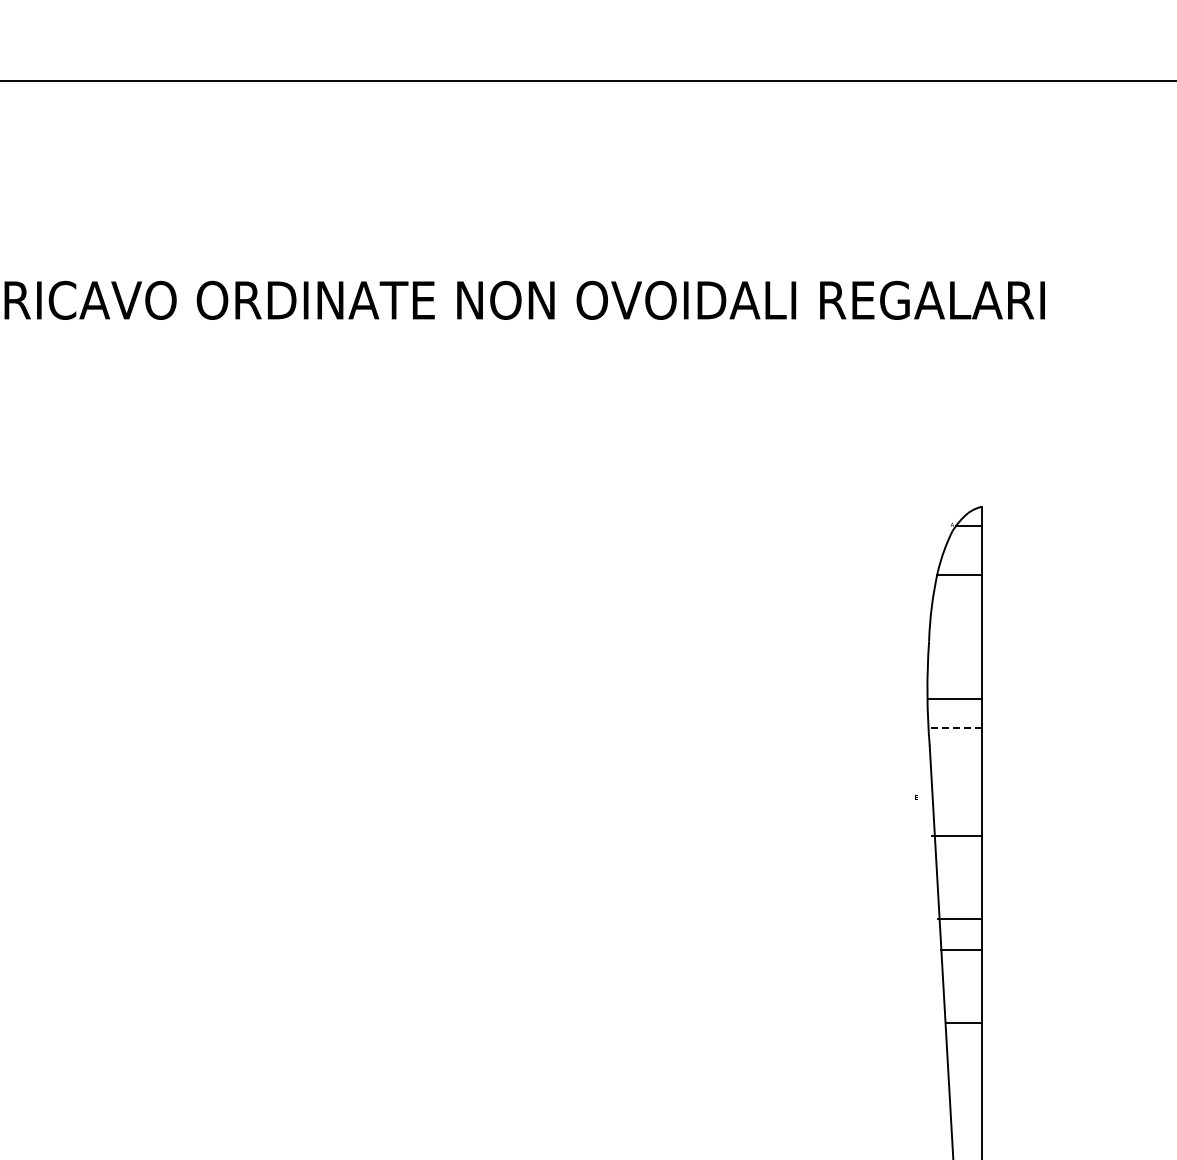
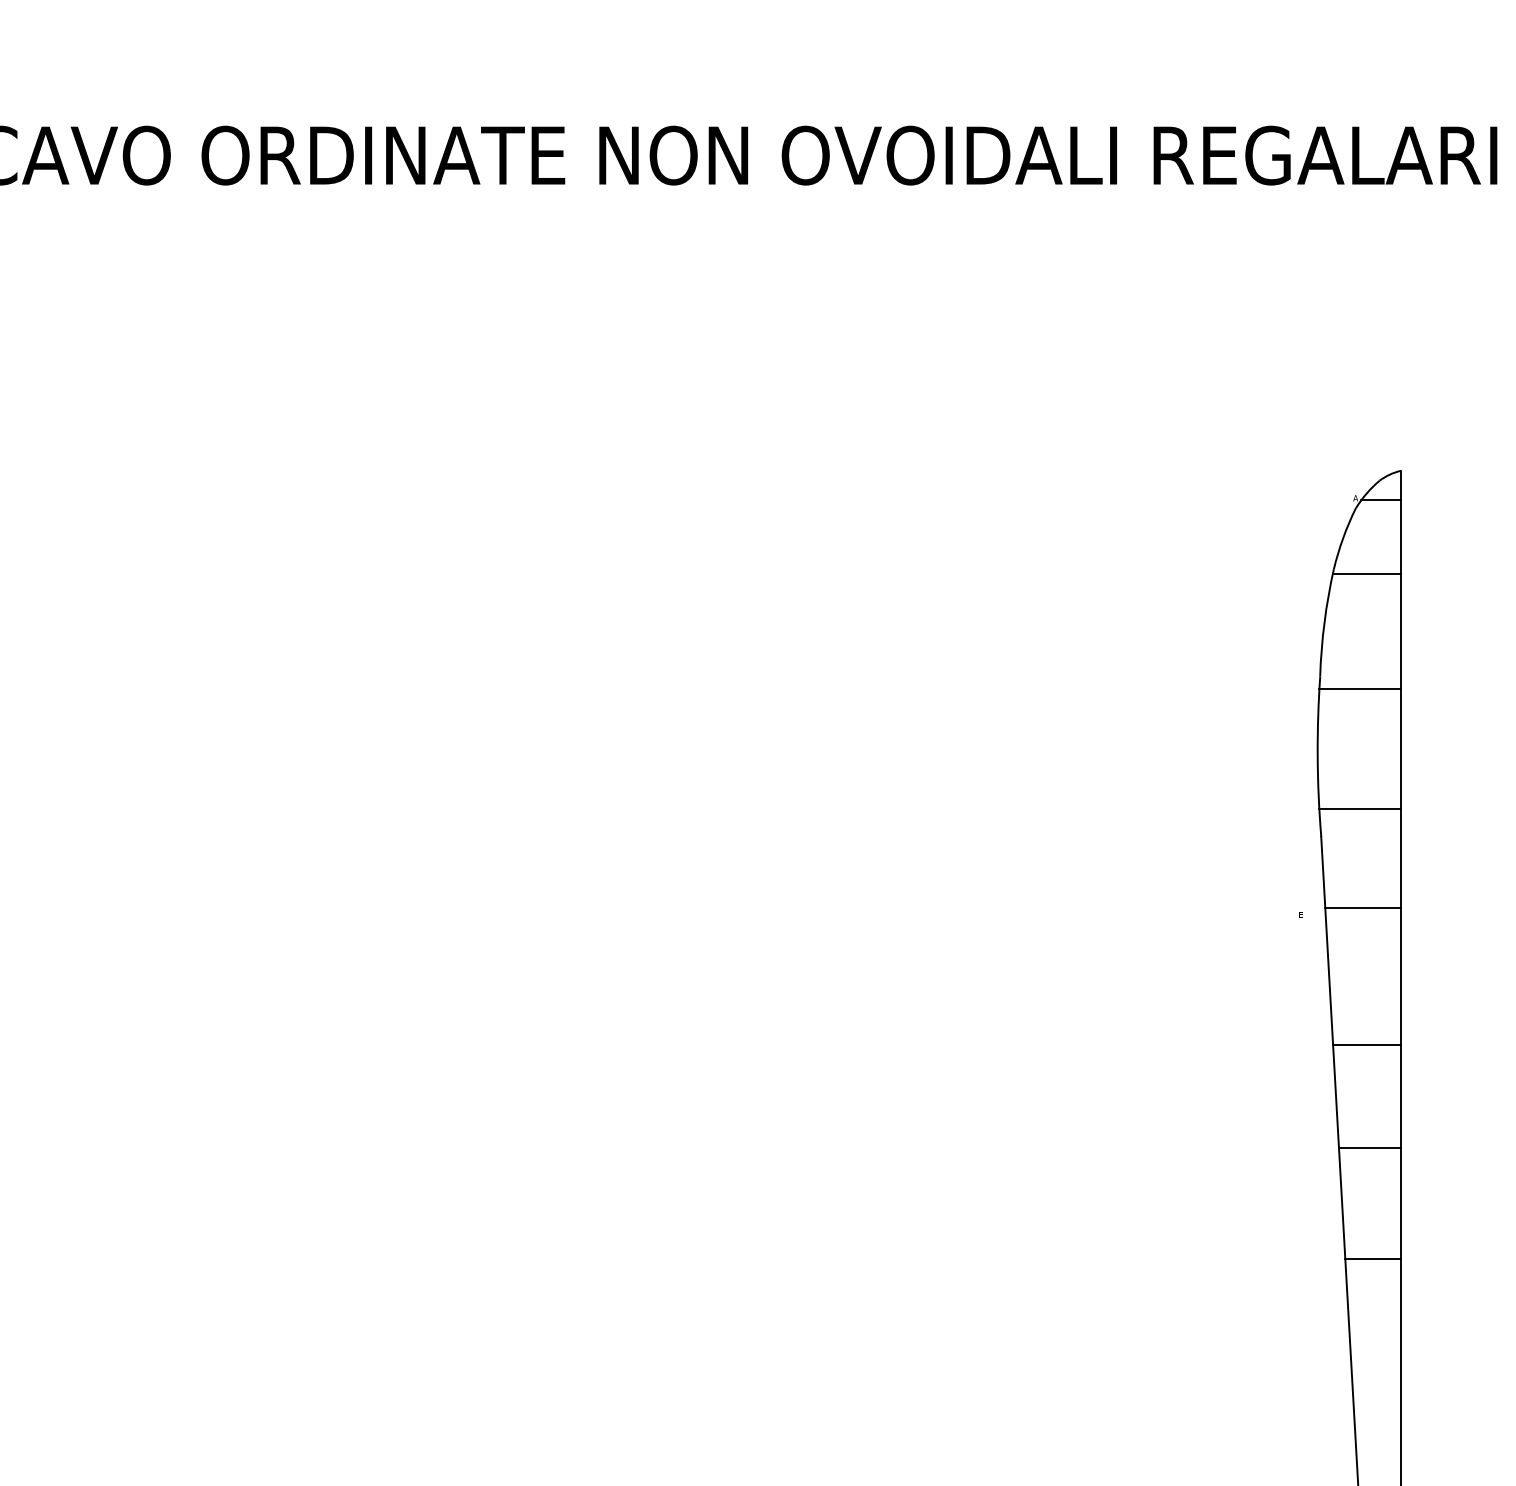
line: (954, 699) -> (1359, 688), moved
line: (955, 728) -> (1360, 809), dashed -> solid
line: (956, 835) -> (1362, 907), moved
line: (959, 919) -> (1366, 1044), moved

